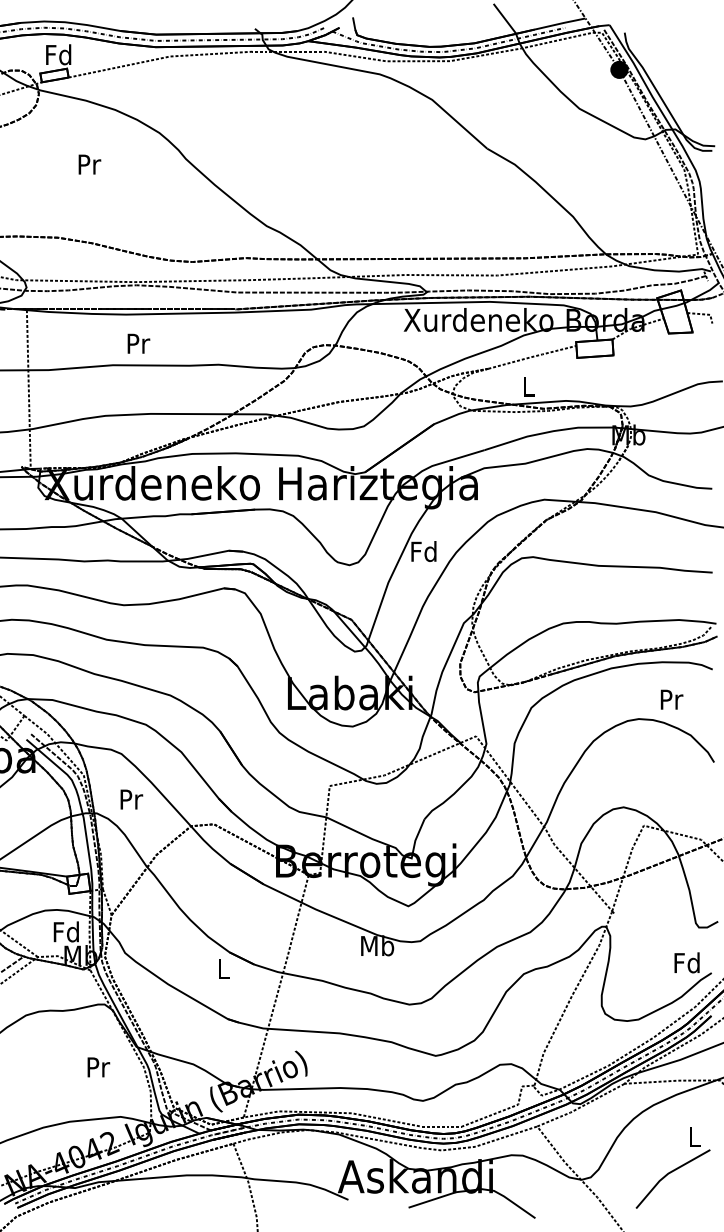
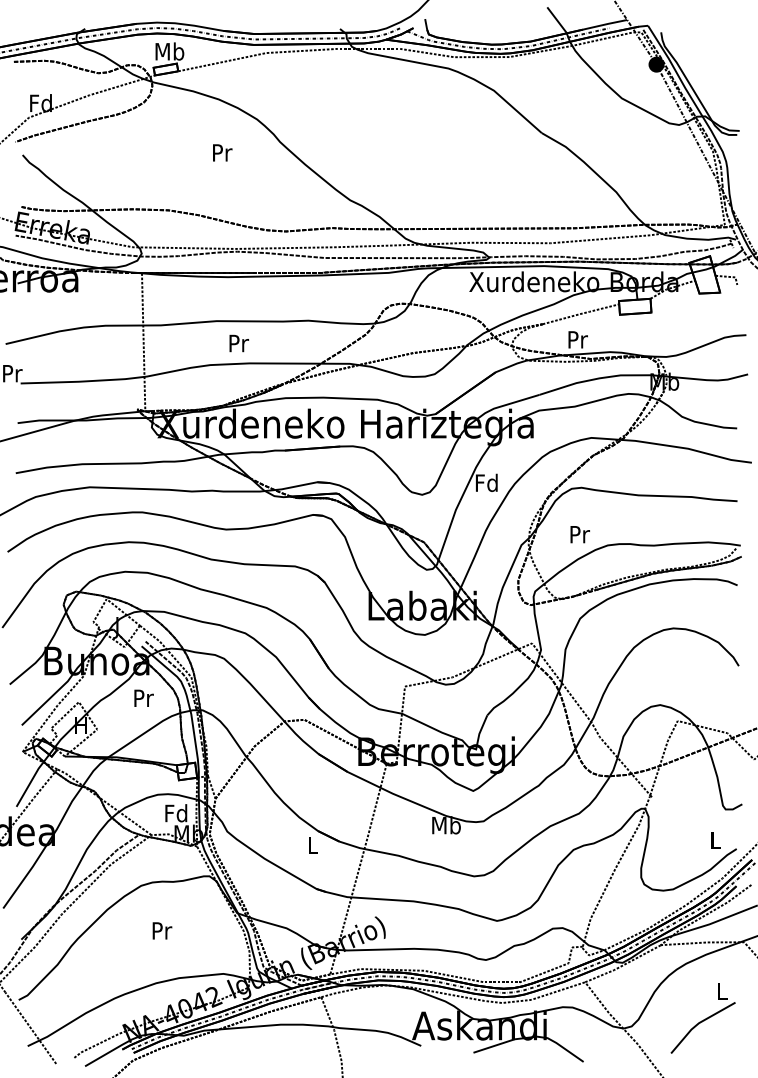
text: (58, 54) -> (169, 51), Fd -> Mb
text: (89, 164) -> (222, 152), moved
text: (138, 343) -> (238, 343), moved
text: (528, 386) -> (577, 339), L -> Pr
text: (671, 699) -> (579, 534), moved
text: (131, 798) -> (143, 697), moved
text: (687, 963) -> (715, 840), Fd -> L
text: (98, 1066) -> (162, 930), moved

